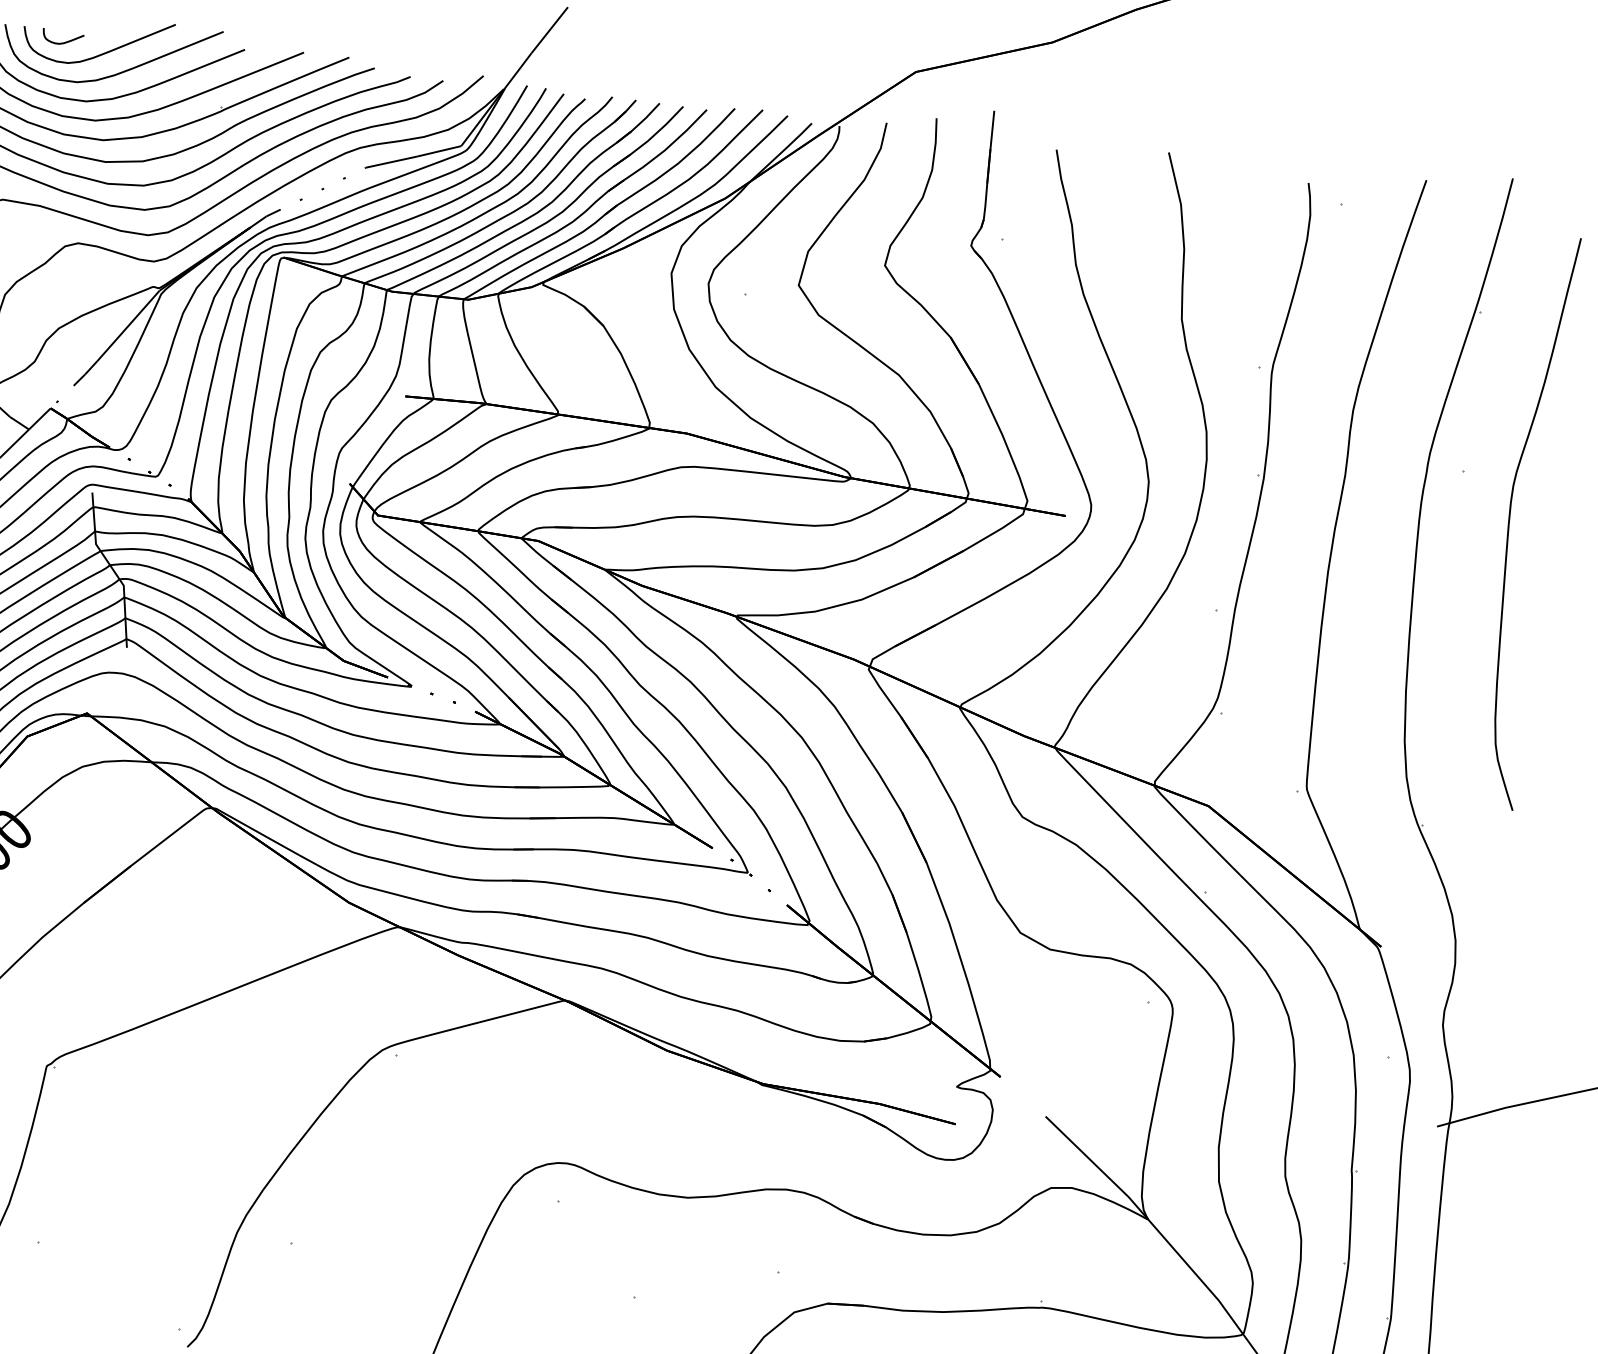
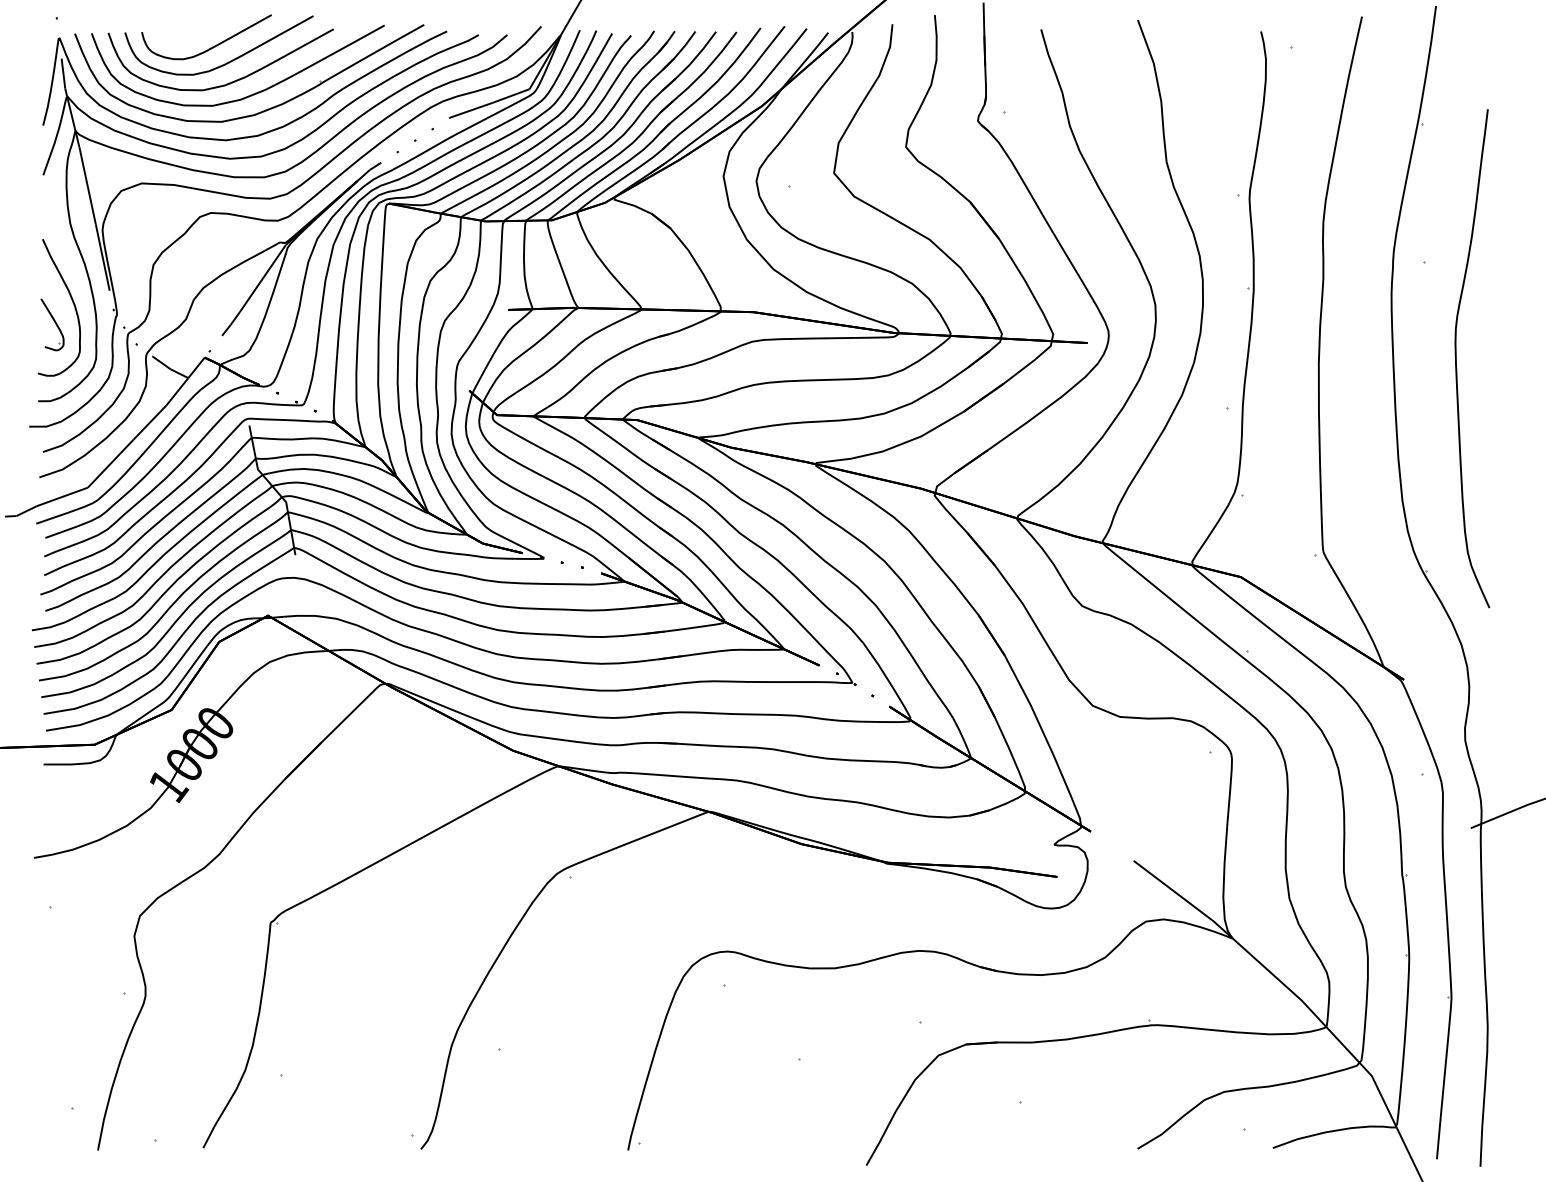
curve: (64, 41) -> (177, 41), removed
curve: (1509, 519) -> (1456, 358), moved

